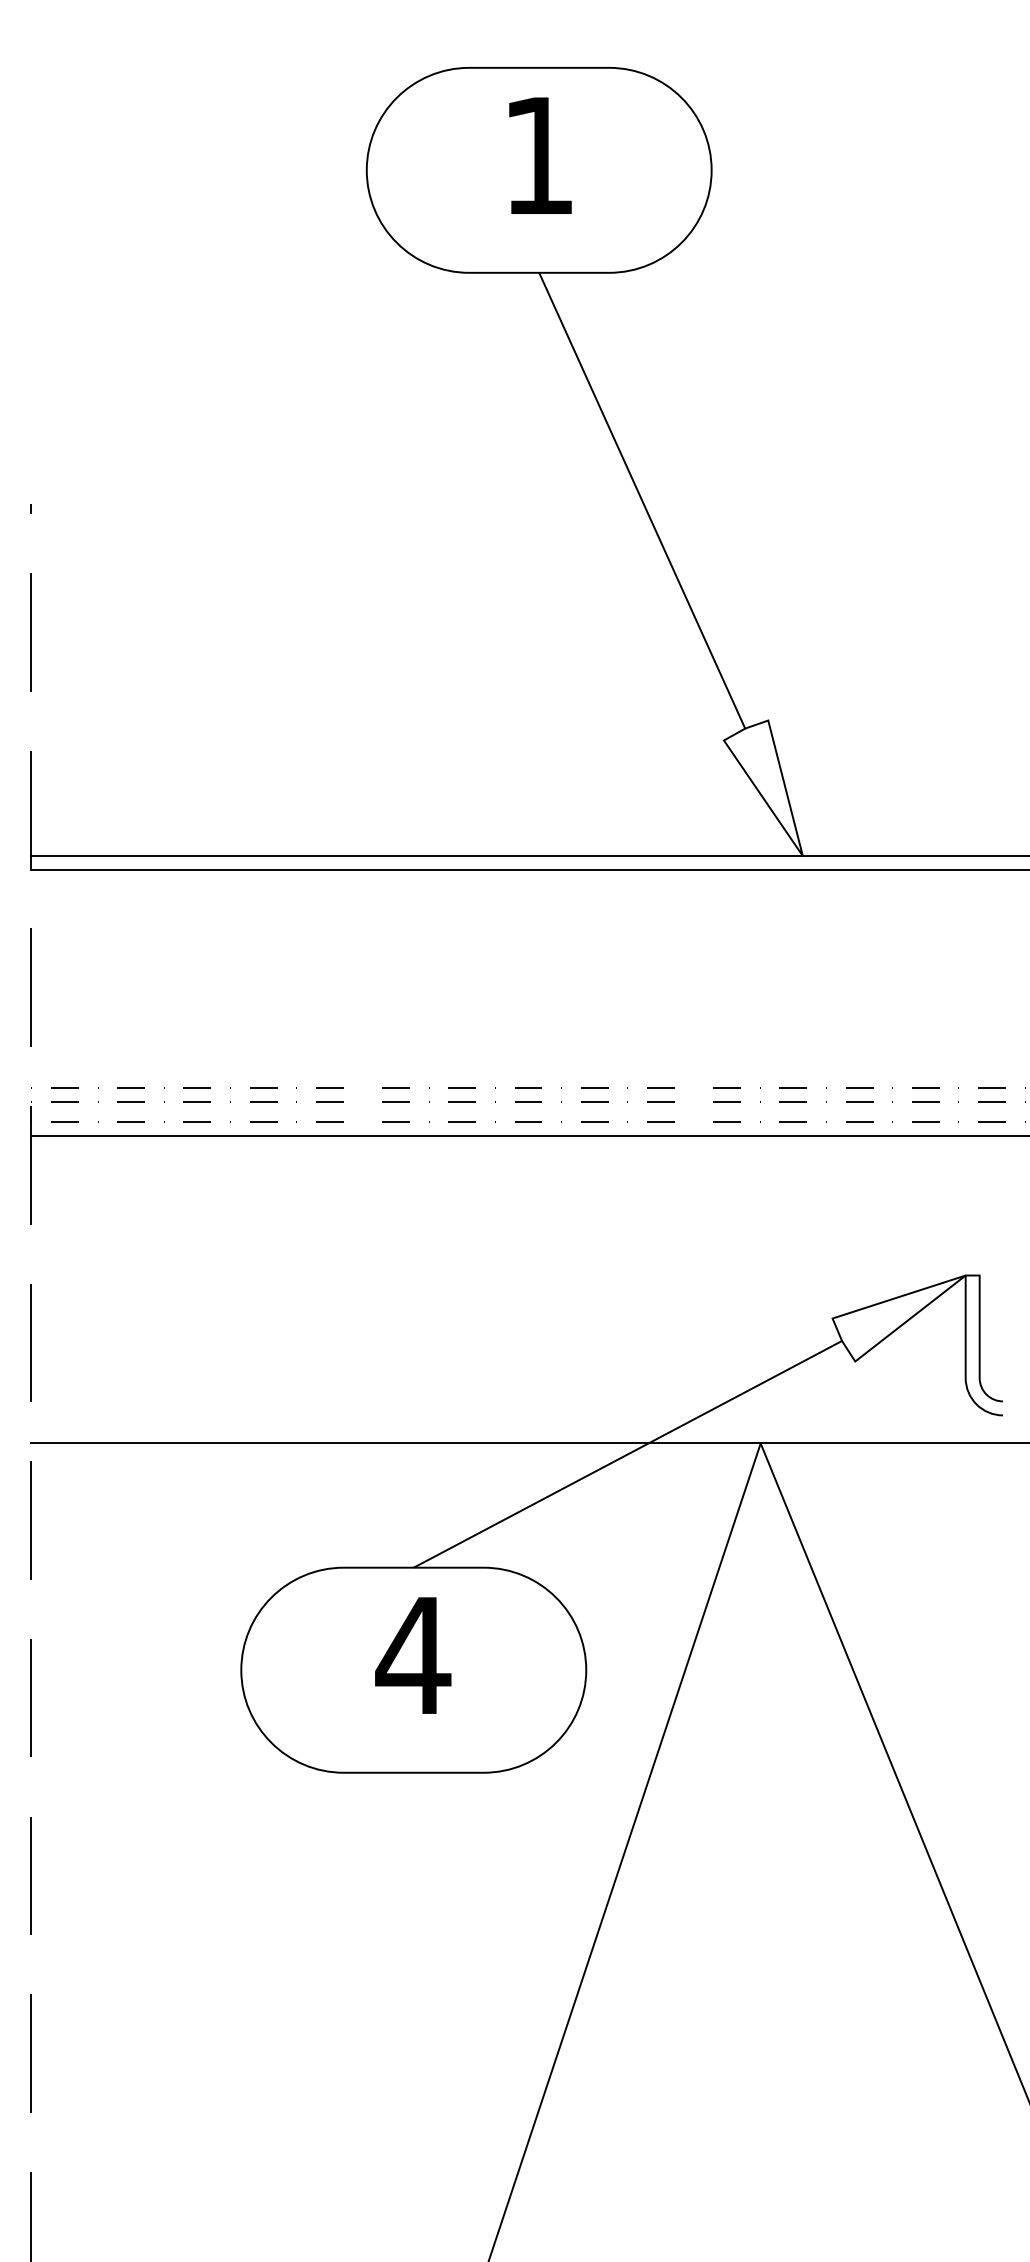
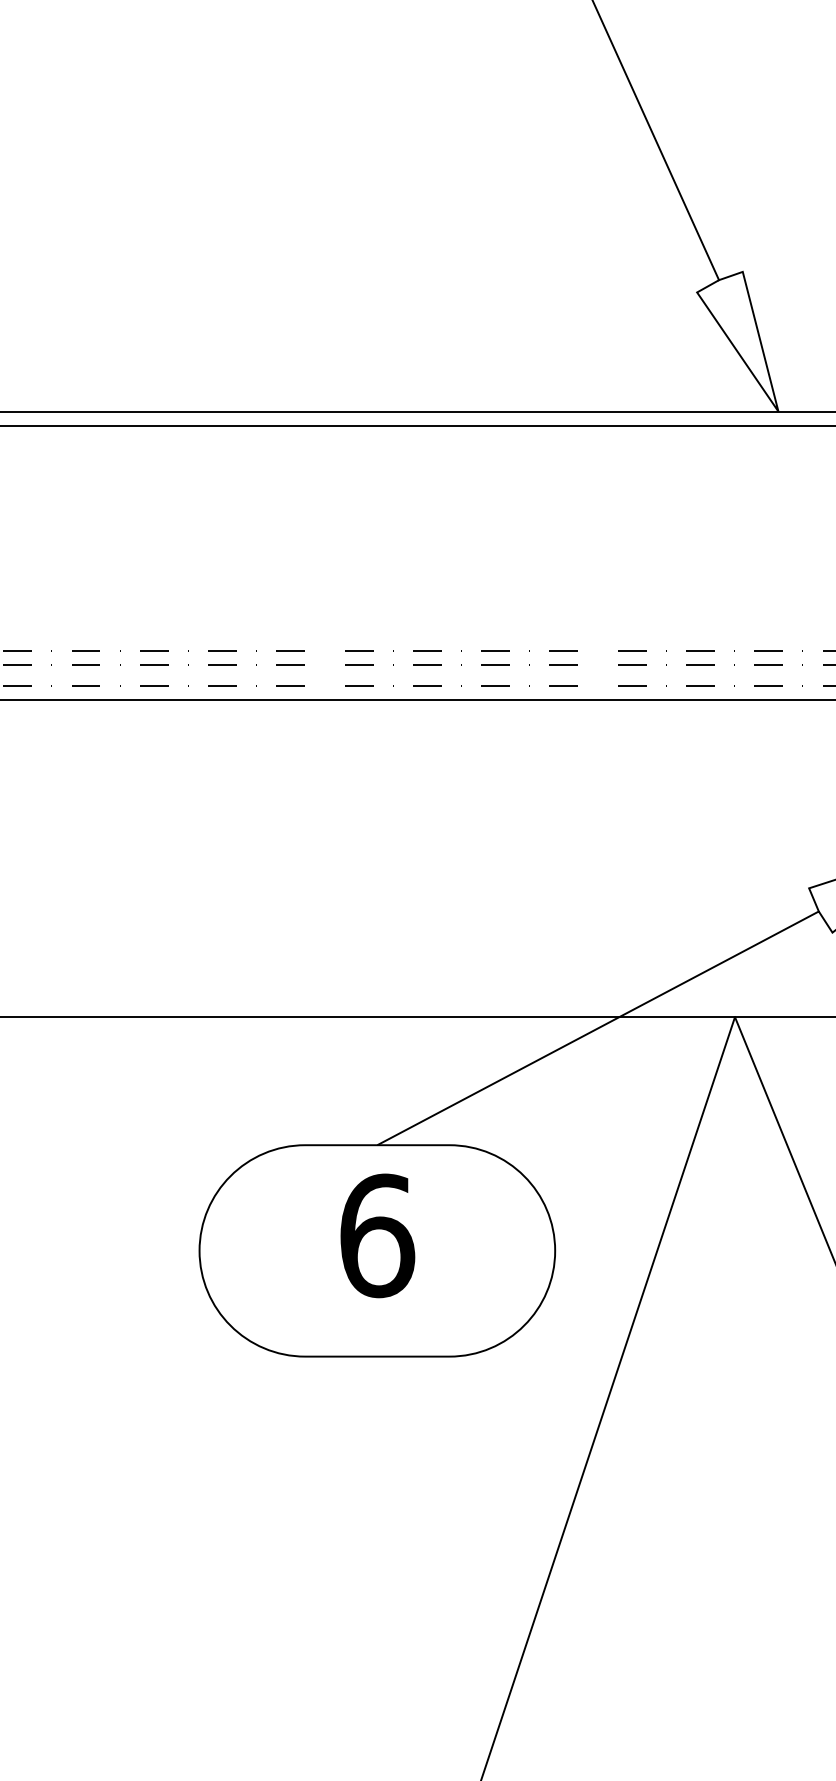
text: (413, 1655) -> (377, 1235), 4 -> 6

